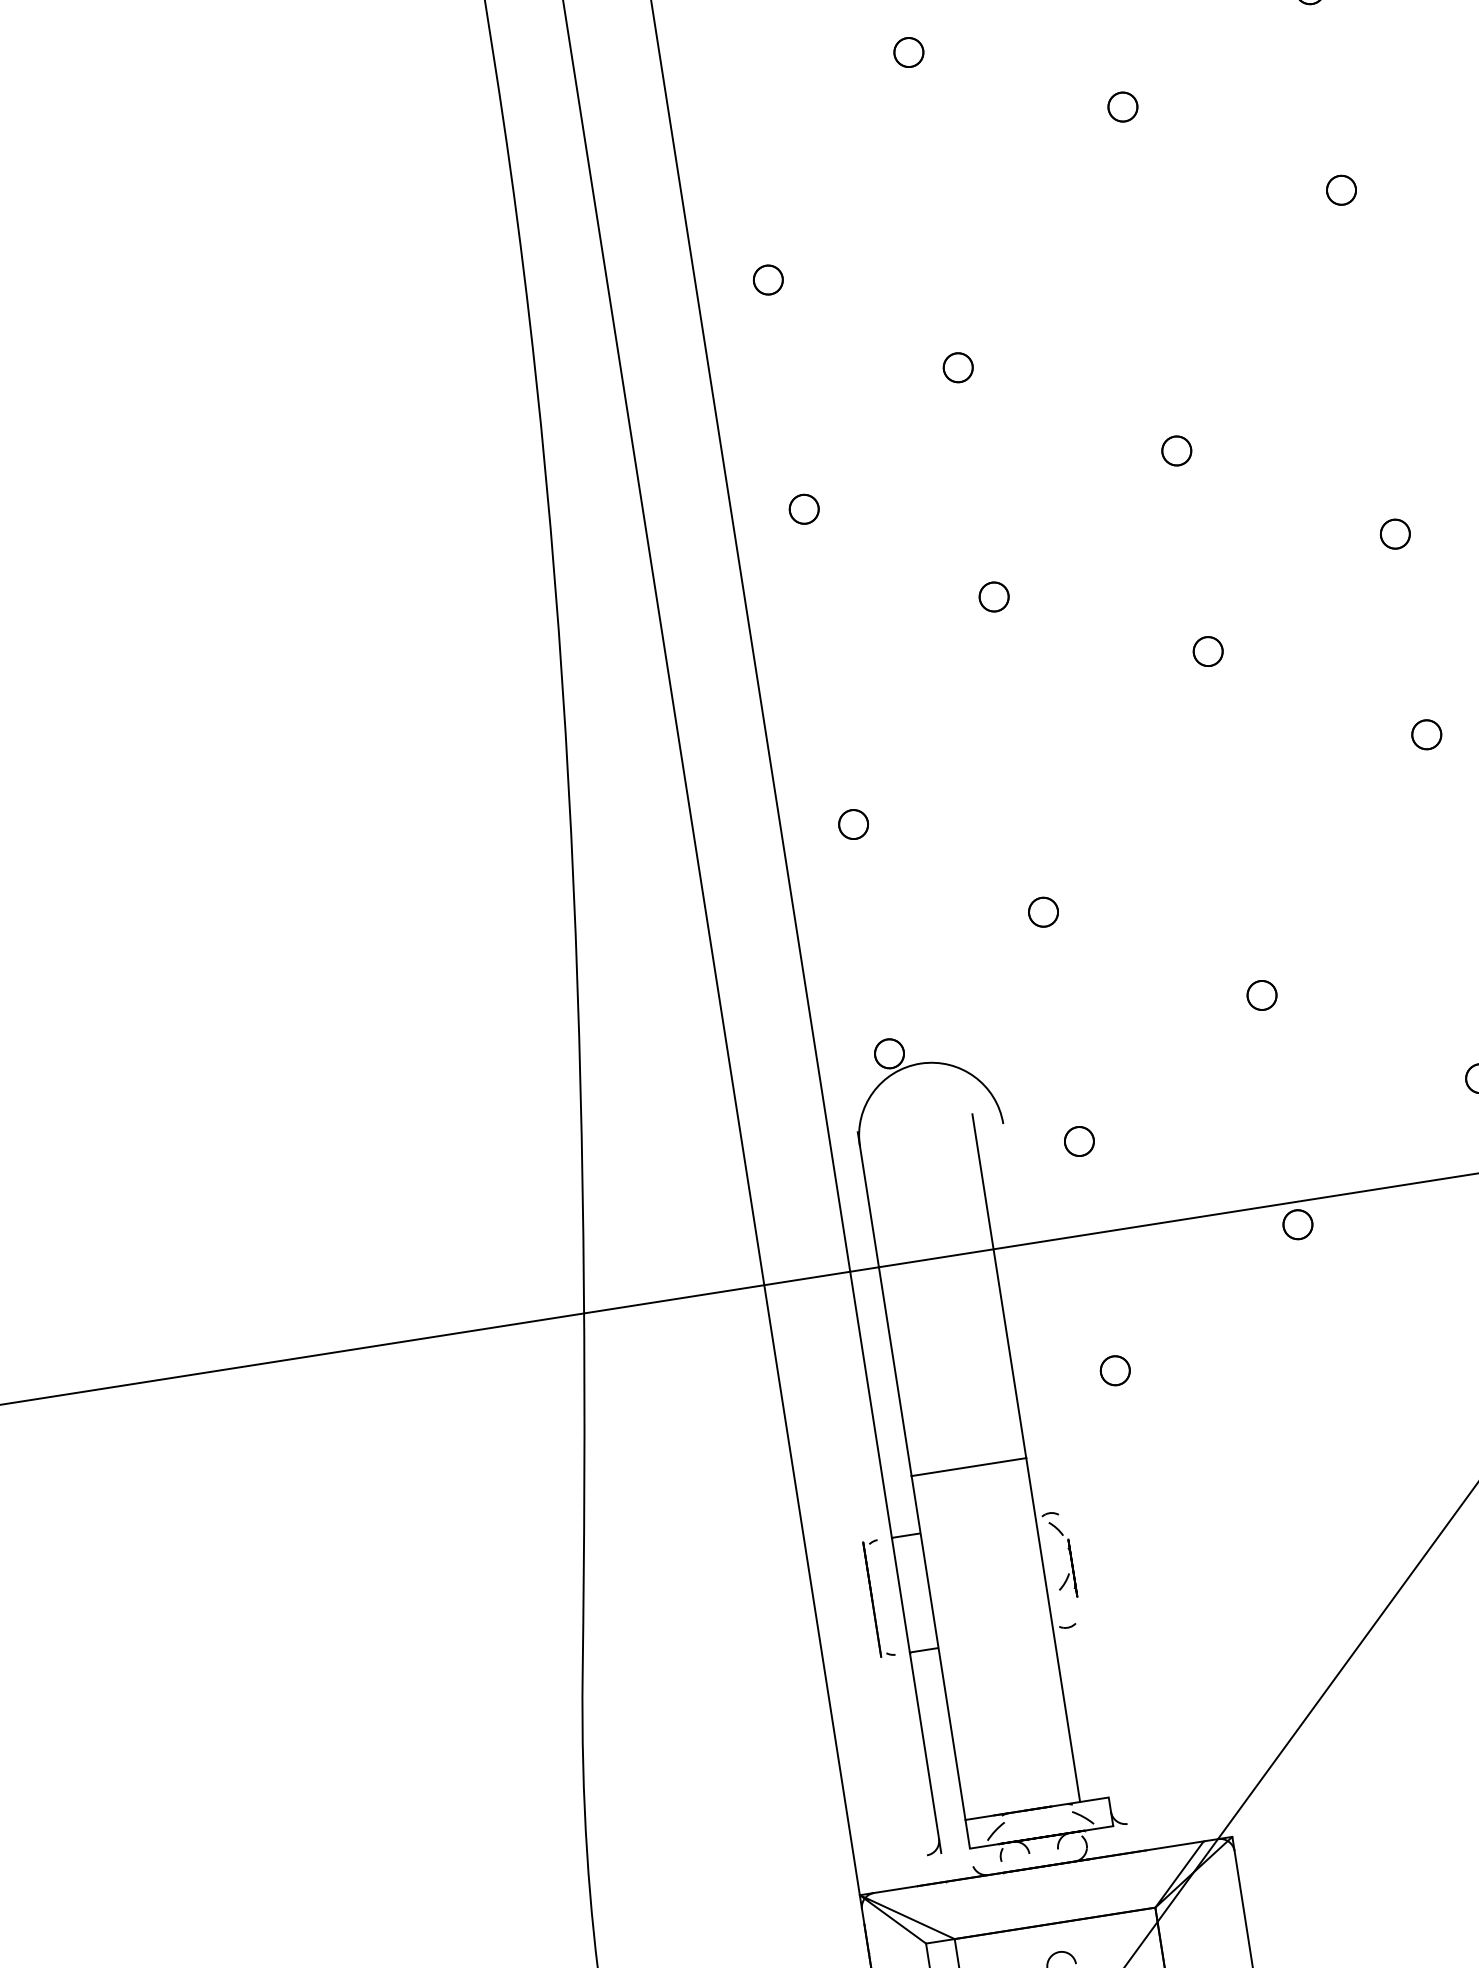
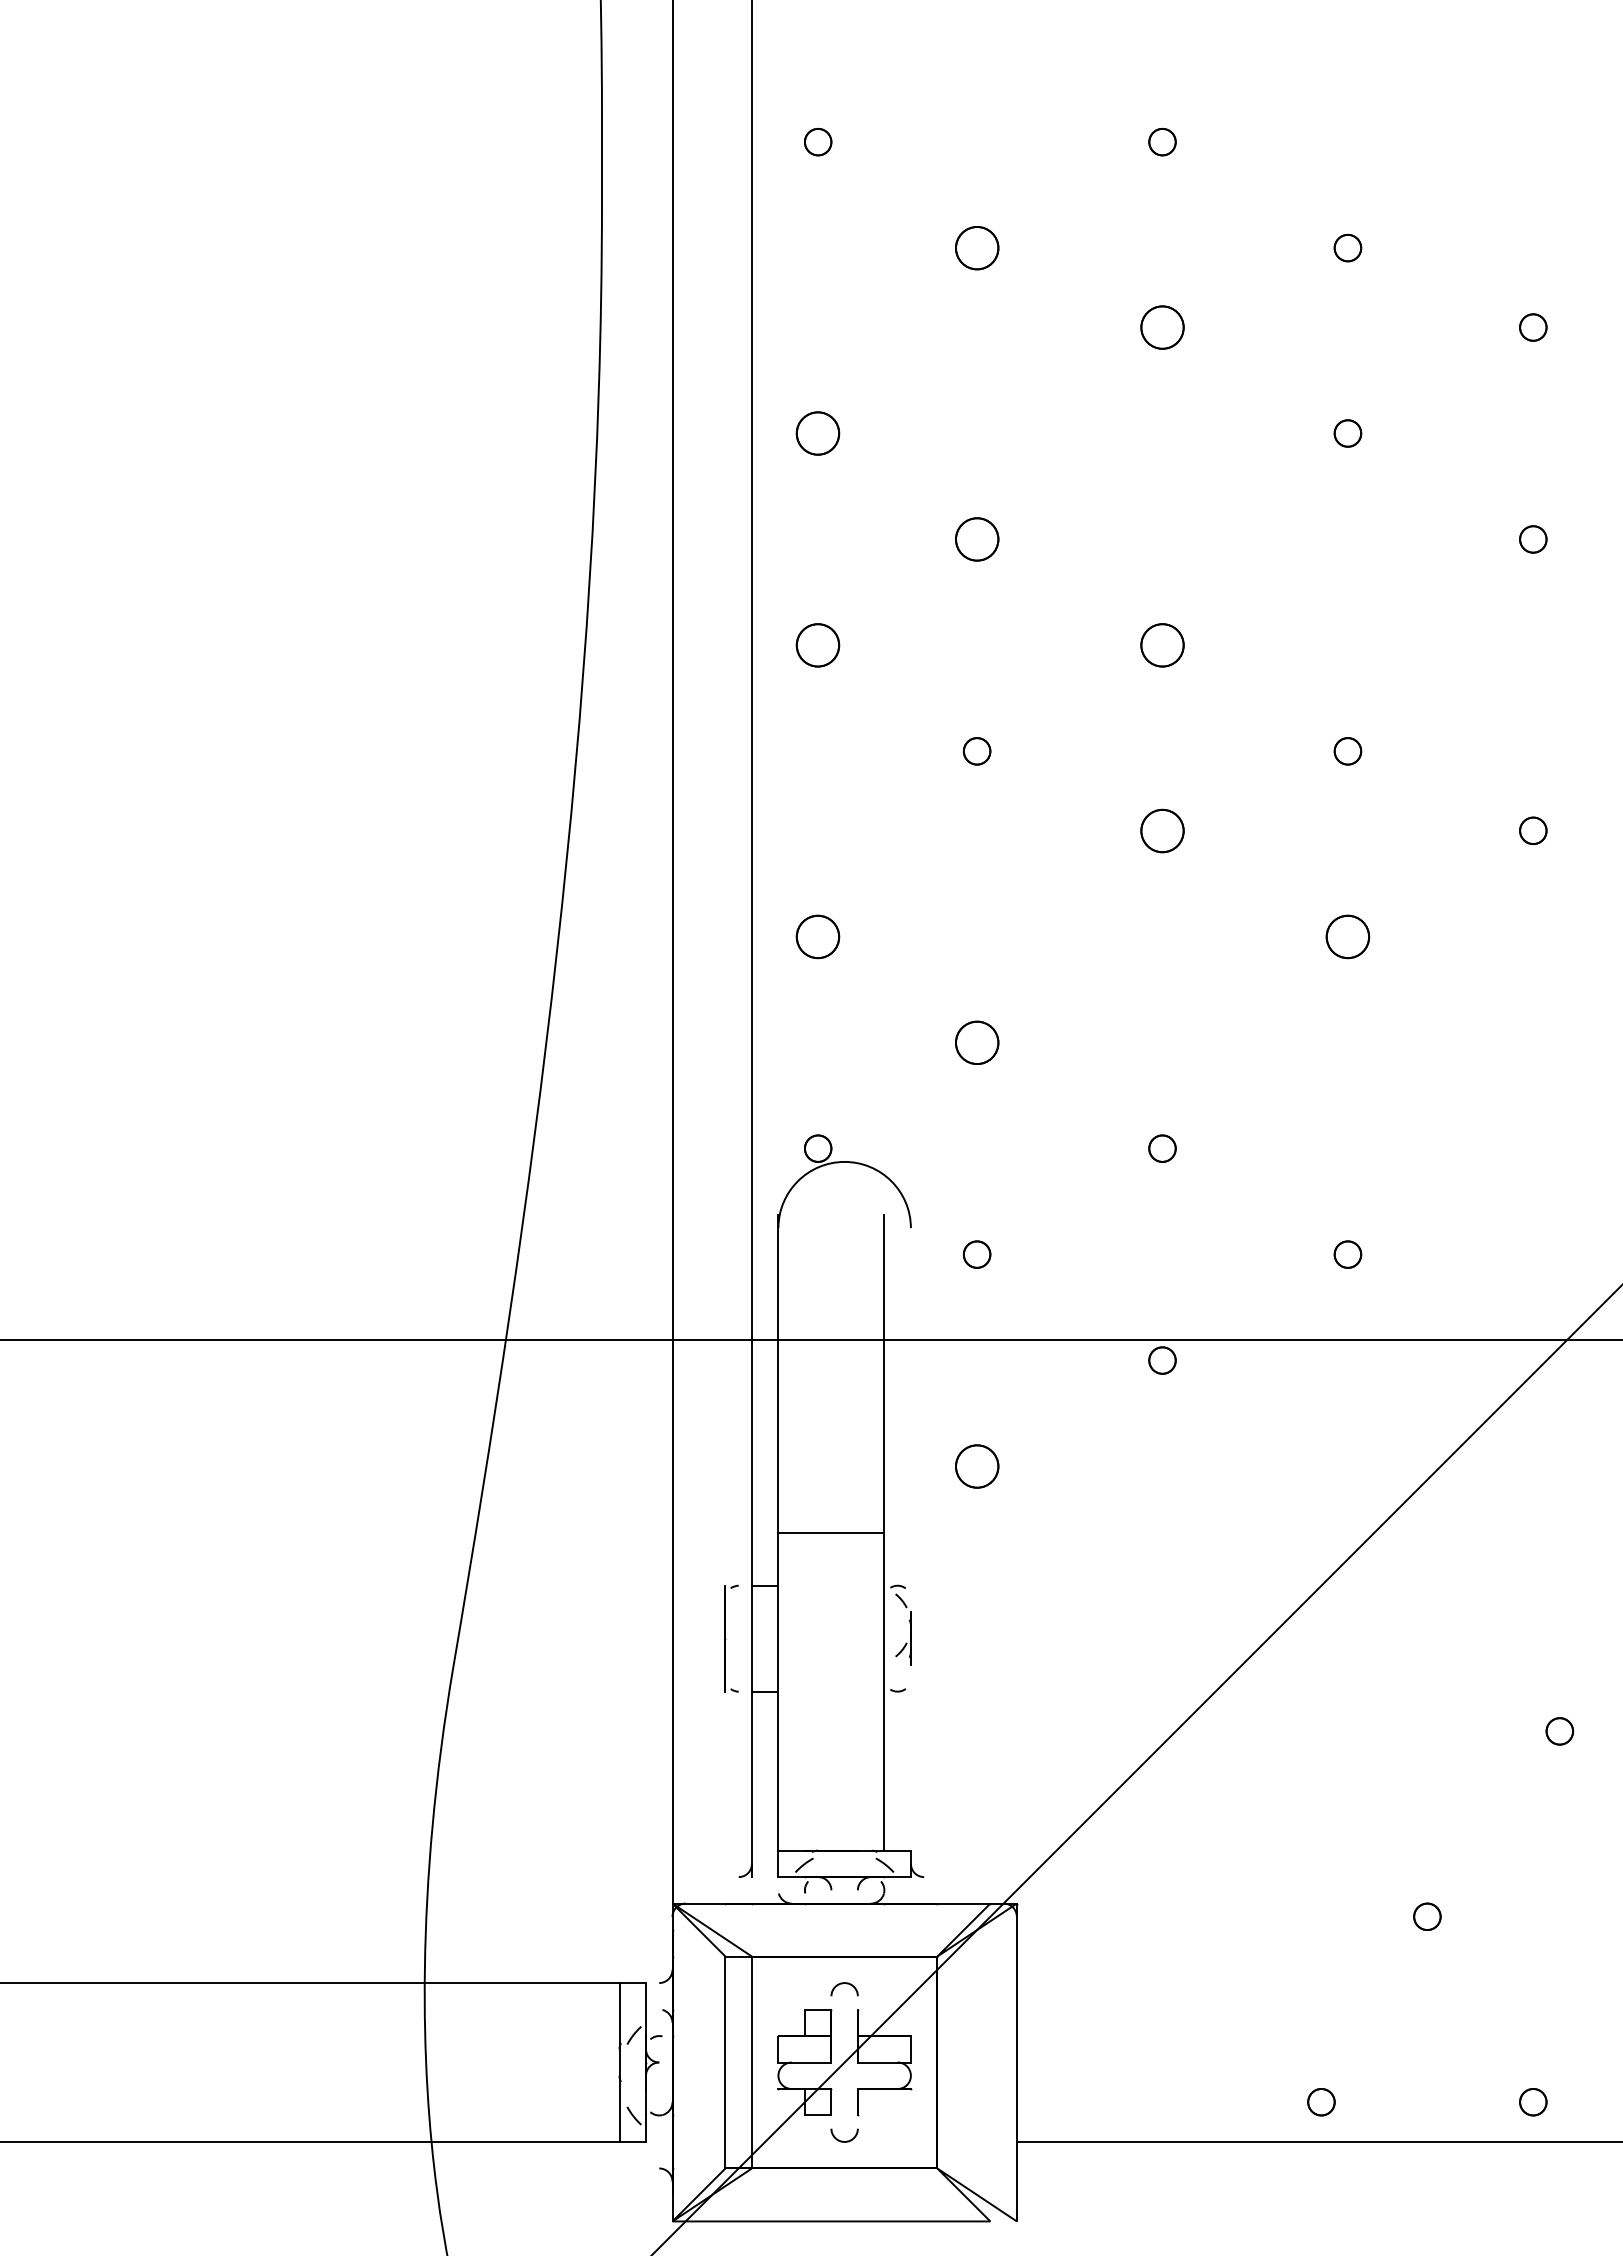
part: (908, 51) -> (976, 247), size x1.6
part: (1122, 107) -> (1162, 327), size x1.6
part: (768, 279) -> (818, 433), size x1.6
part: (957, 367) -> (976, 539), size x1.6
part: (1176, 451) -> (1162, 645), size x1.6
part: (804, 509) -> (818, 645), size x1.6
part: (1208, 651) -> (1162, 830), size x1.6
part: (1426, 734) -> (1347, 936), size x1.6
part: (853, 824) -> (818, 936), size x1.6
part: (1042, 912) -> (976, 1042), size x1.6
part: (1114, 1370) -> (976, 1466), size x1.6

